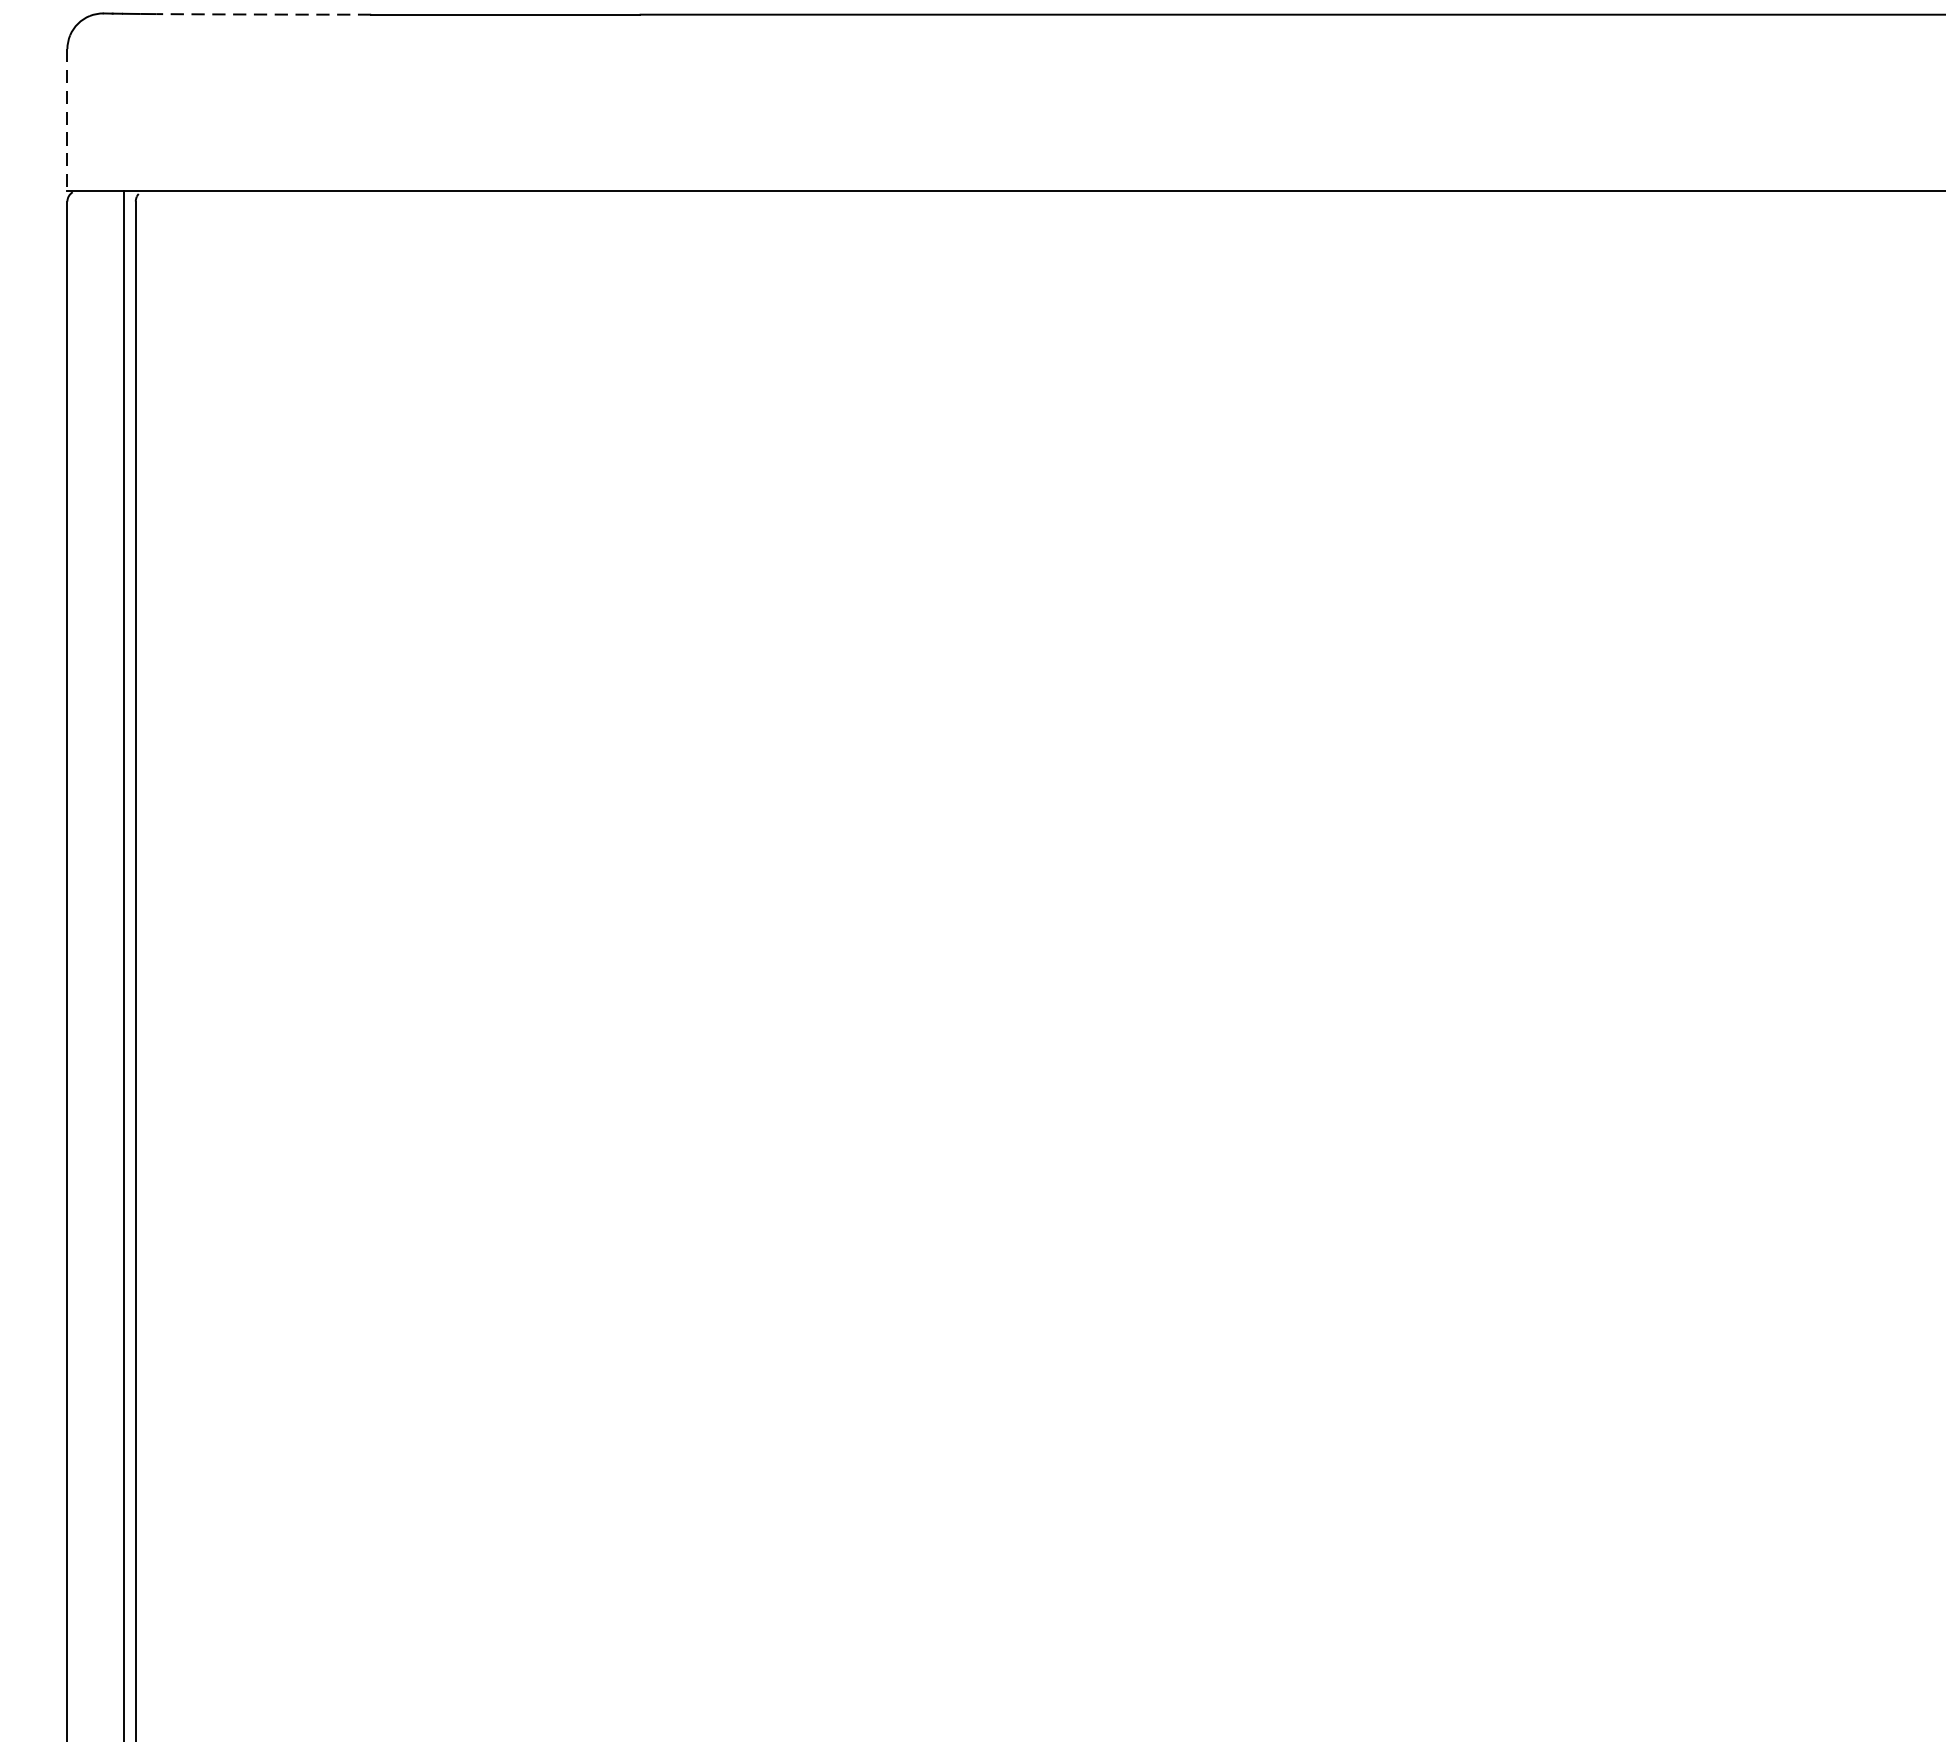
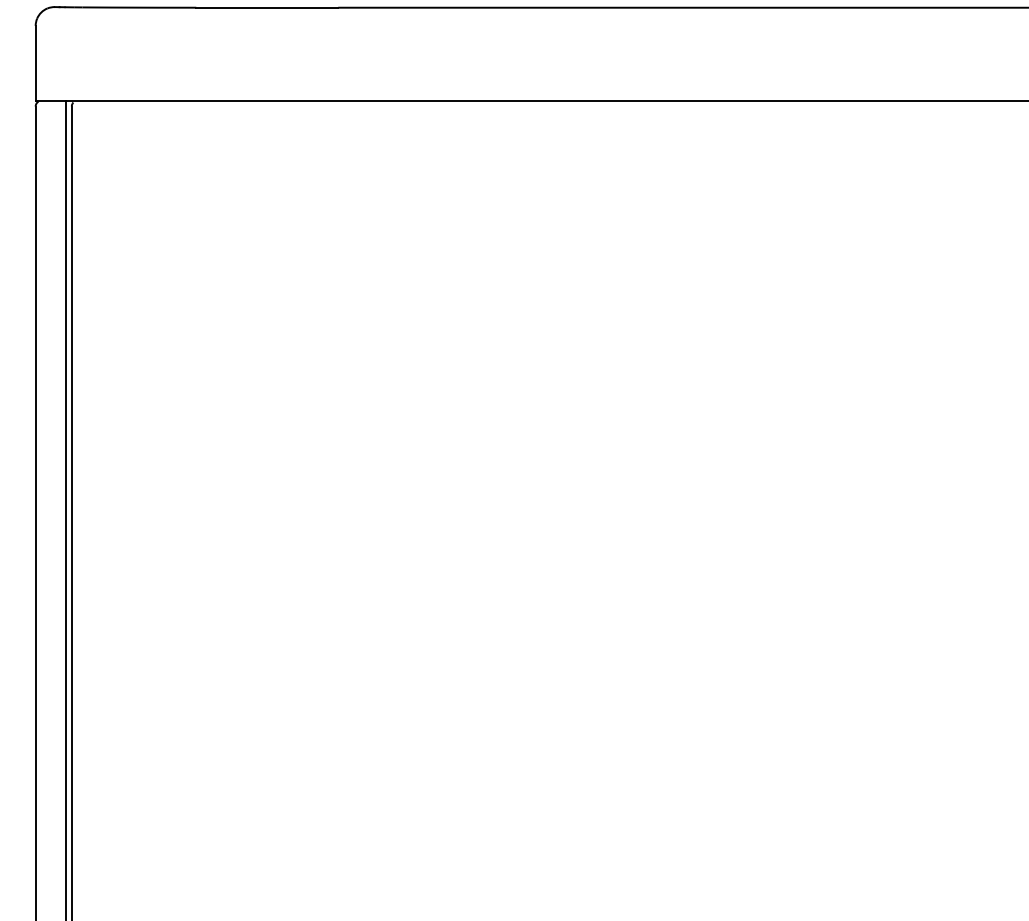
line: (261, 14) -> (138, 7), dashed -> solid
line: (67, 120) -> (35, 63), dashed -> solid

